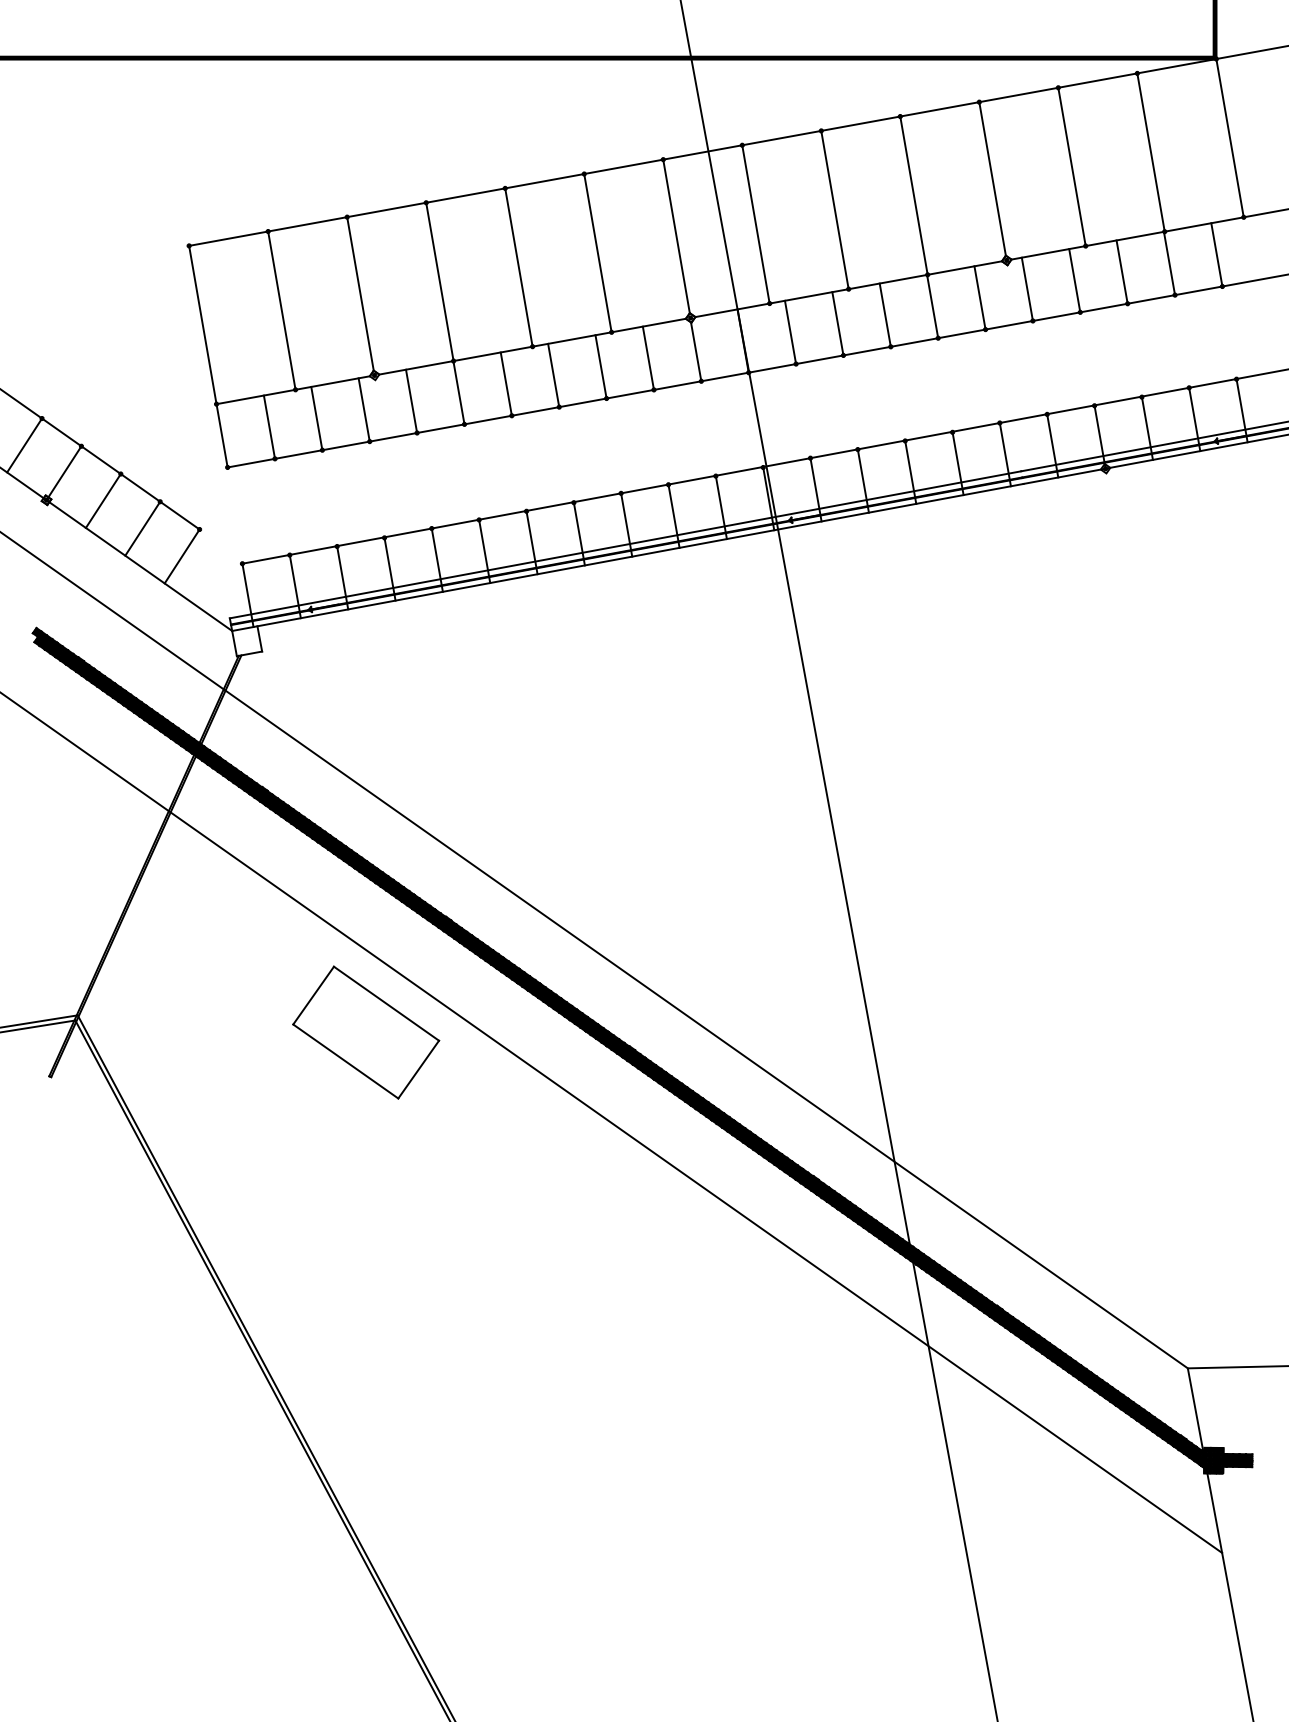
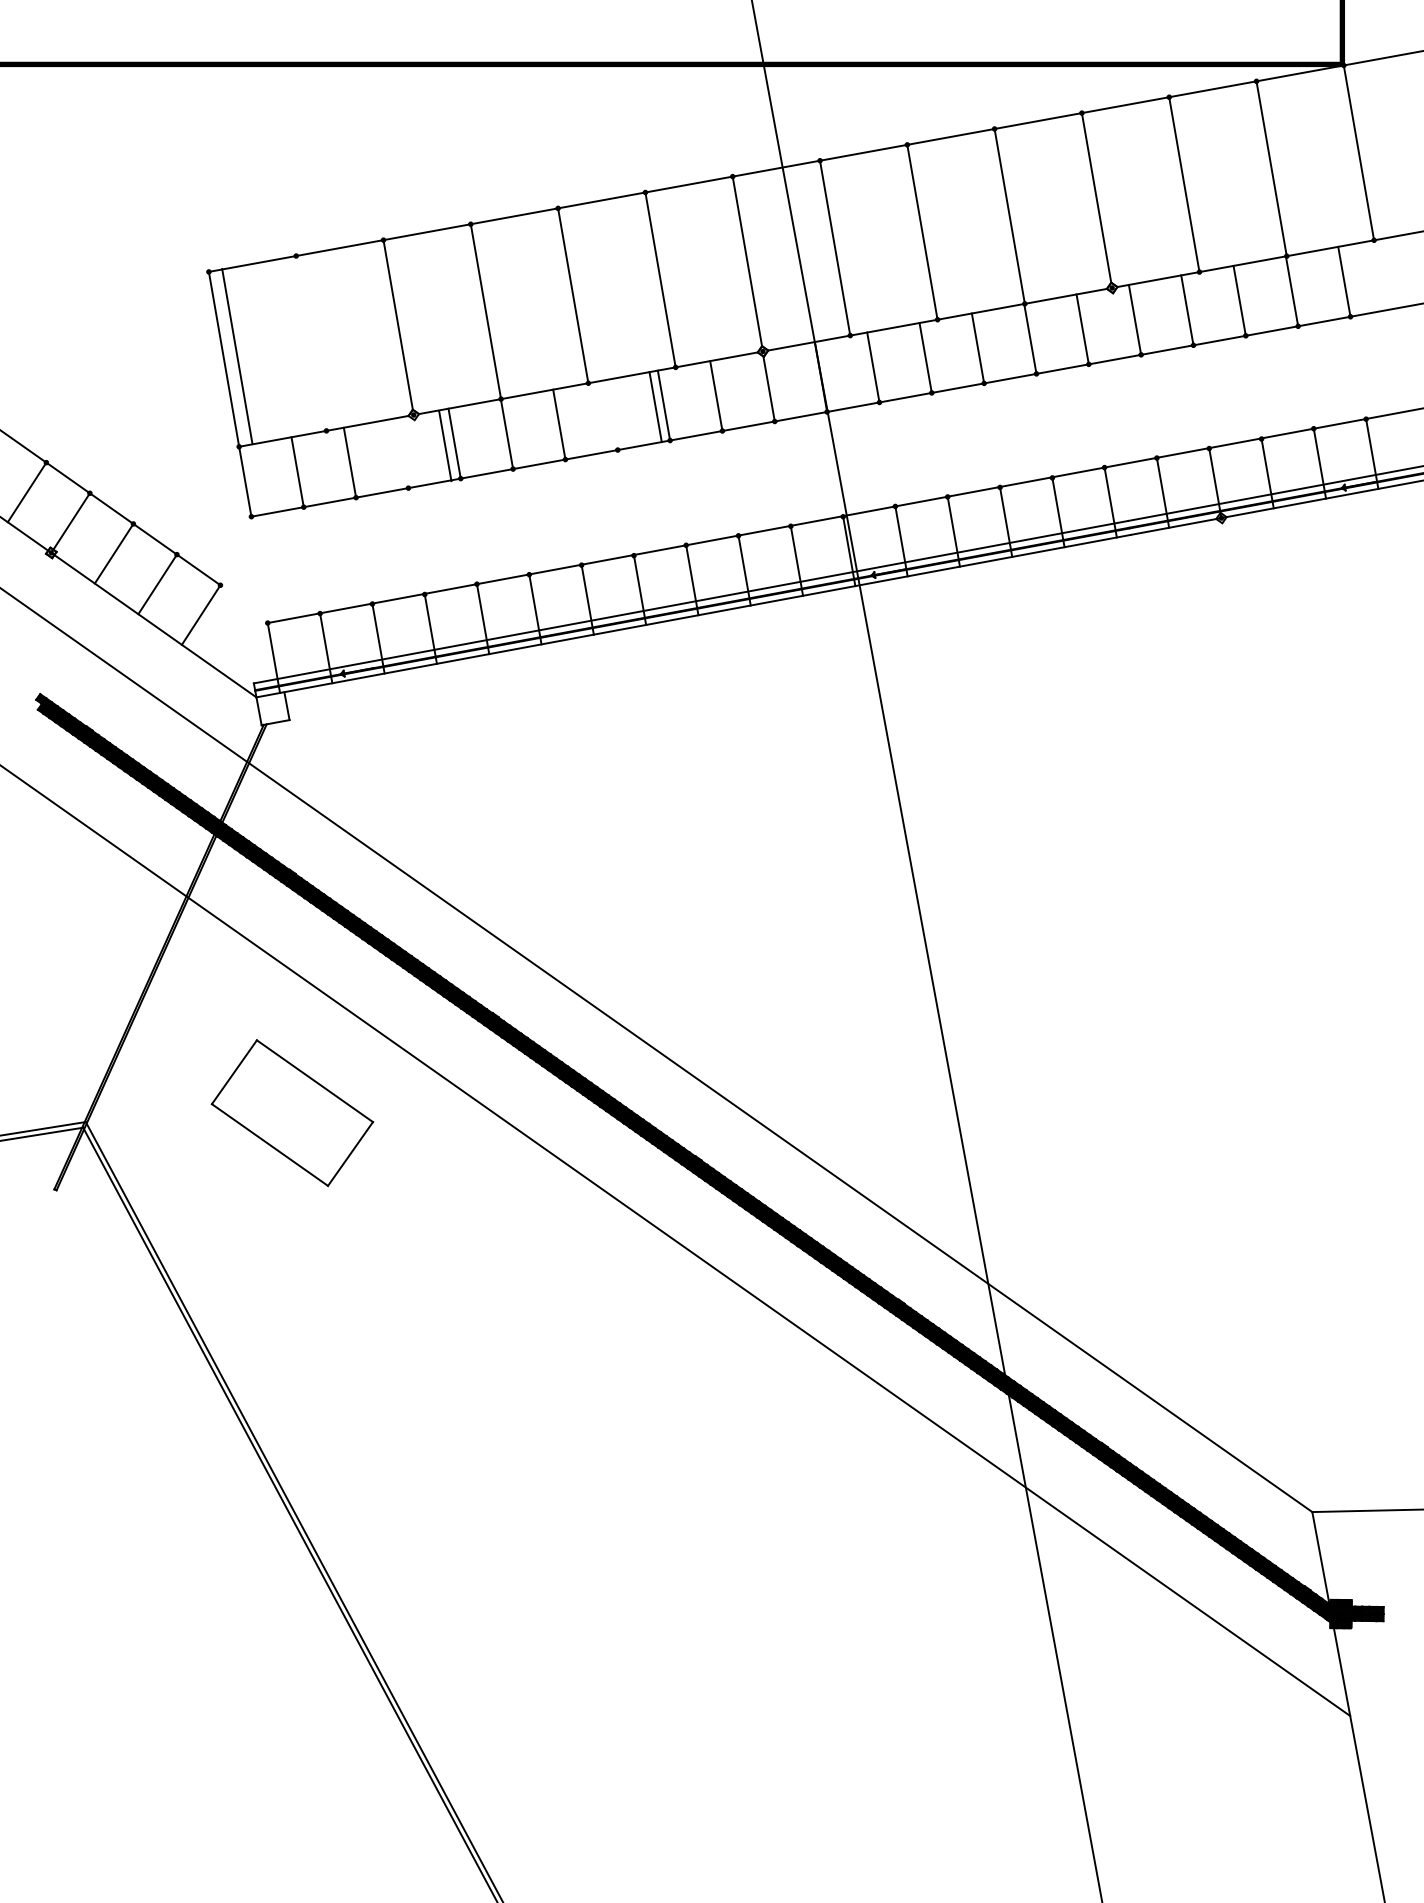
line: (282, 310) -> (237, 356), moved
line: (553, 375) -> (655, 407), moved
line: (364, 410) -> (445, 446), moved
part: (366, 1032) -> (292, 1113), moved

